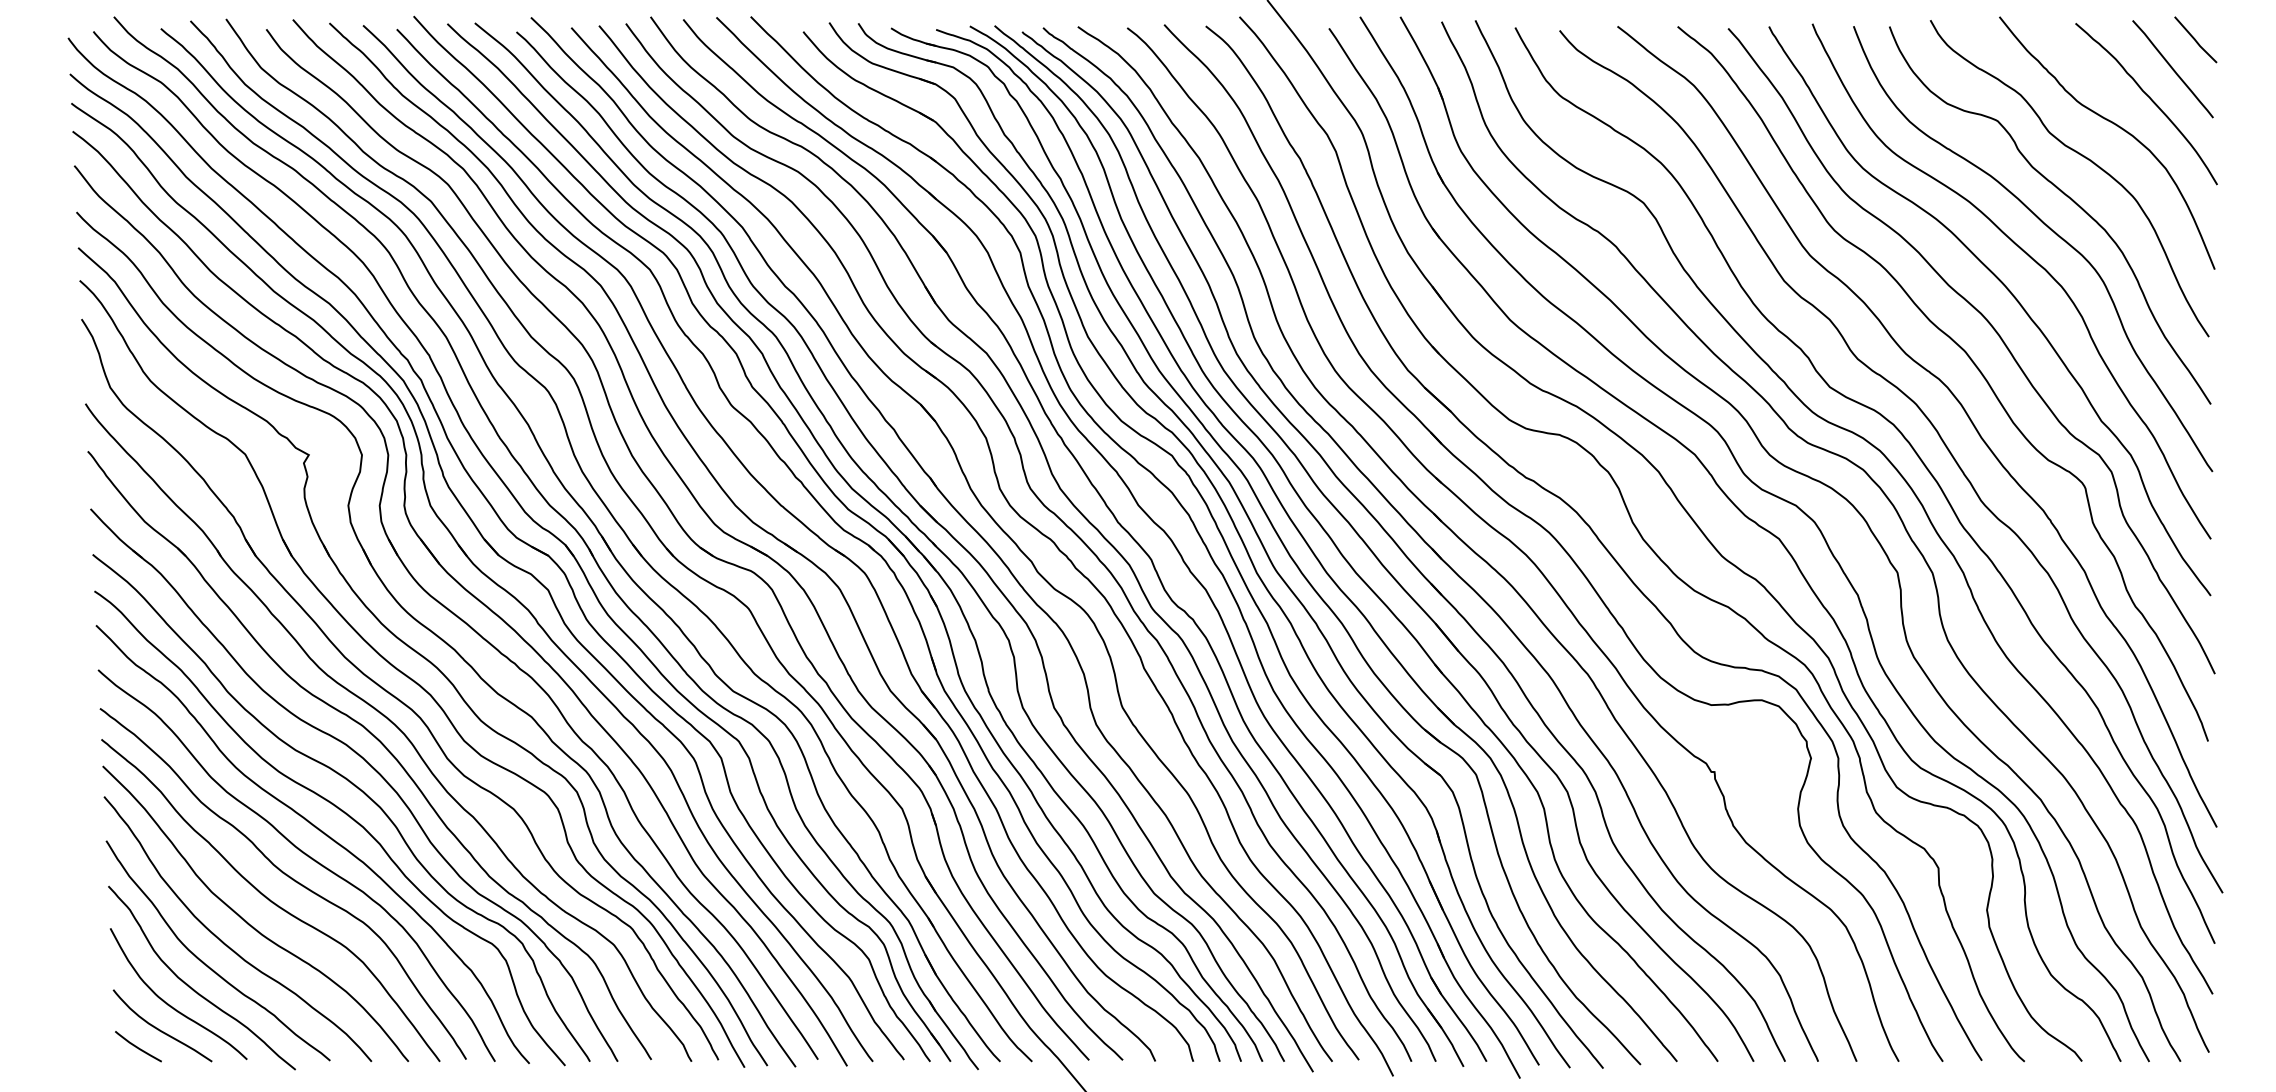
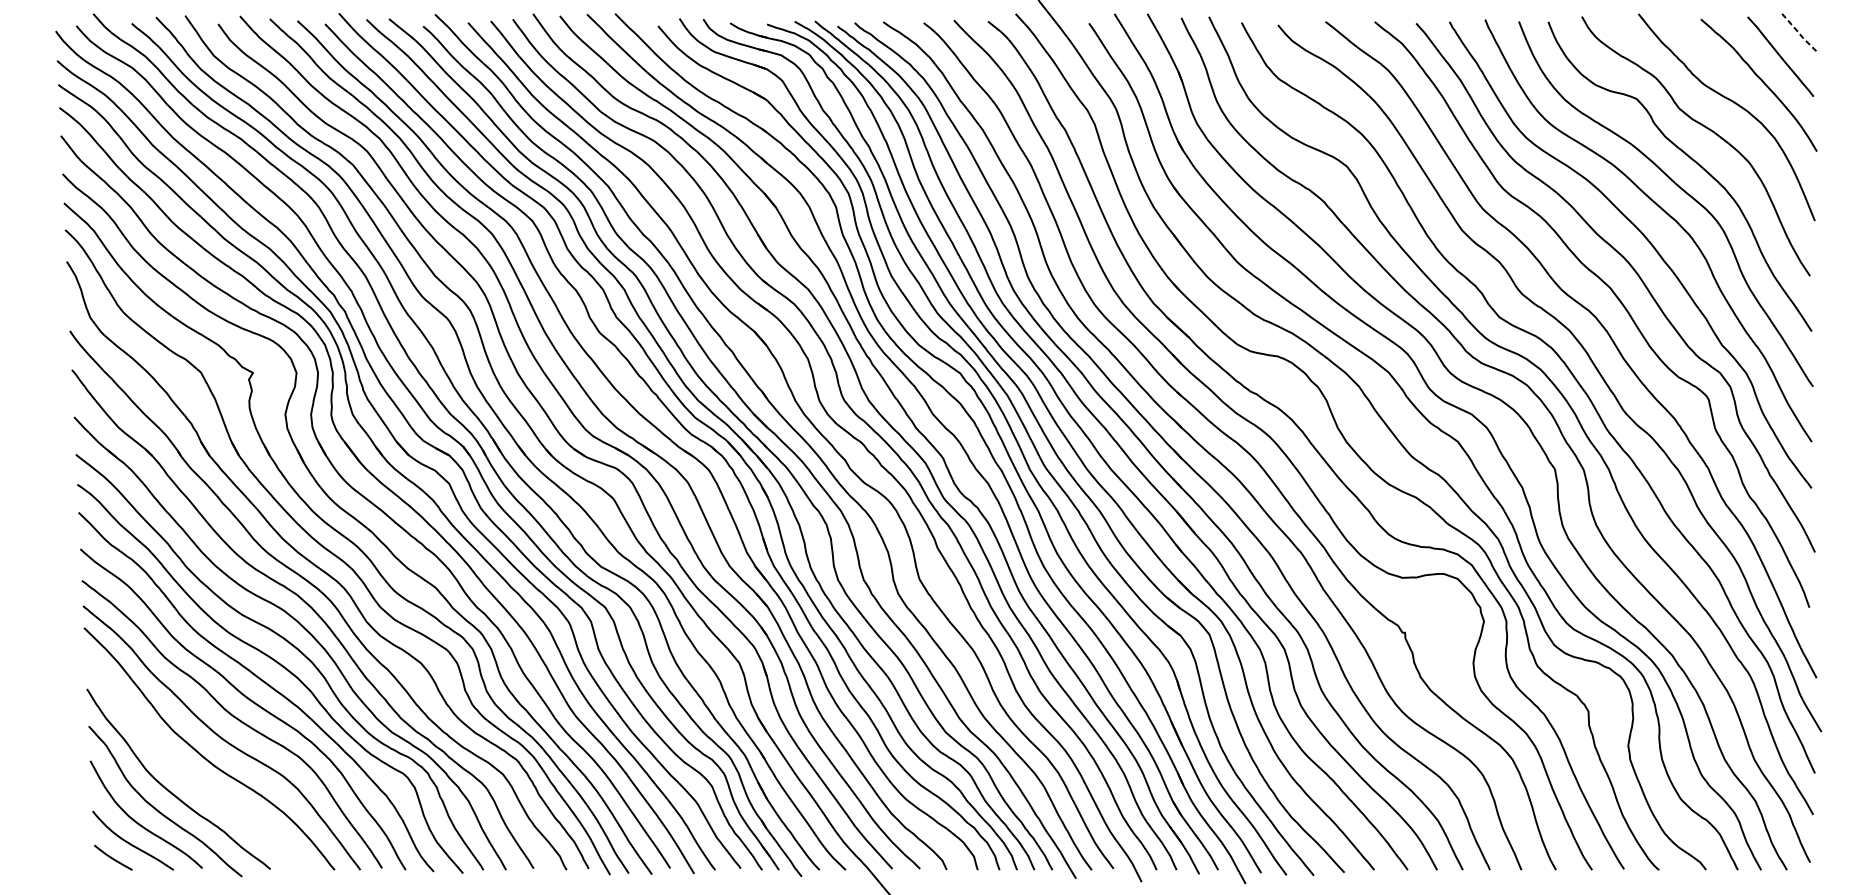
line: (2195, 40) -> (1799, 33), solid -> dashed
curve: (223, 941) -> (183, 771), removed

